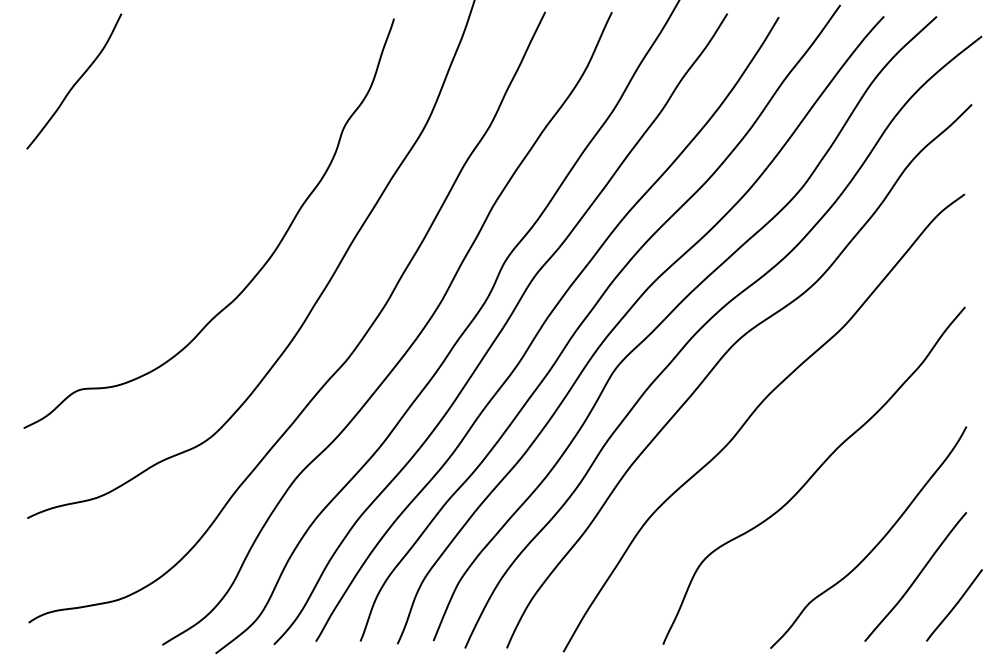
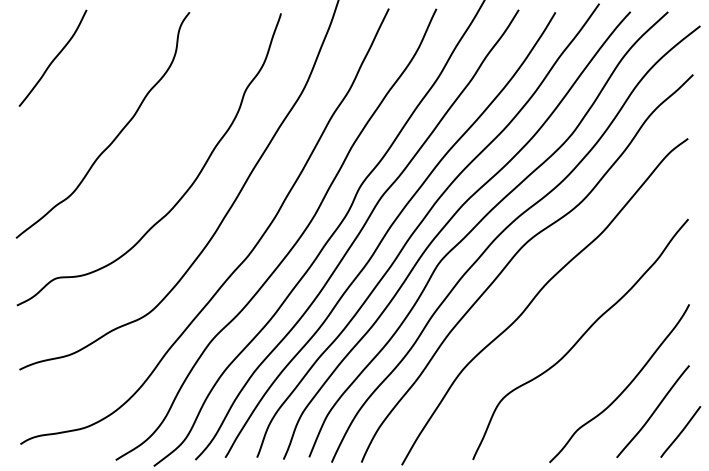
curve: (161, 191) -> (115, 136), added

